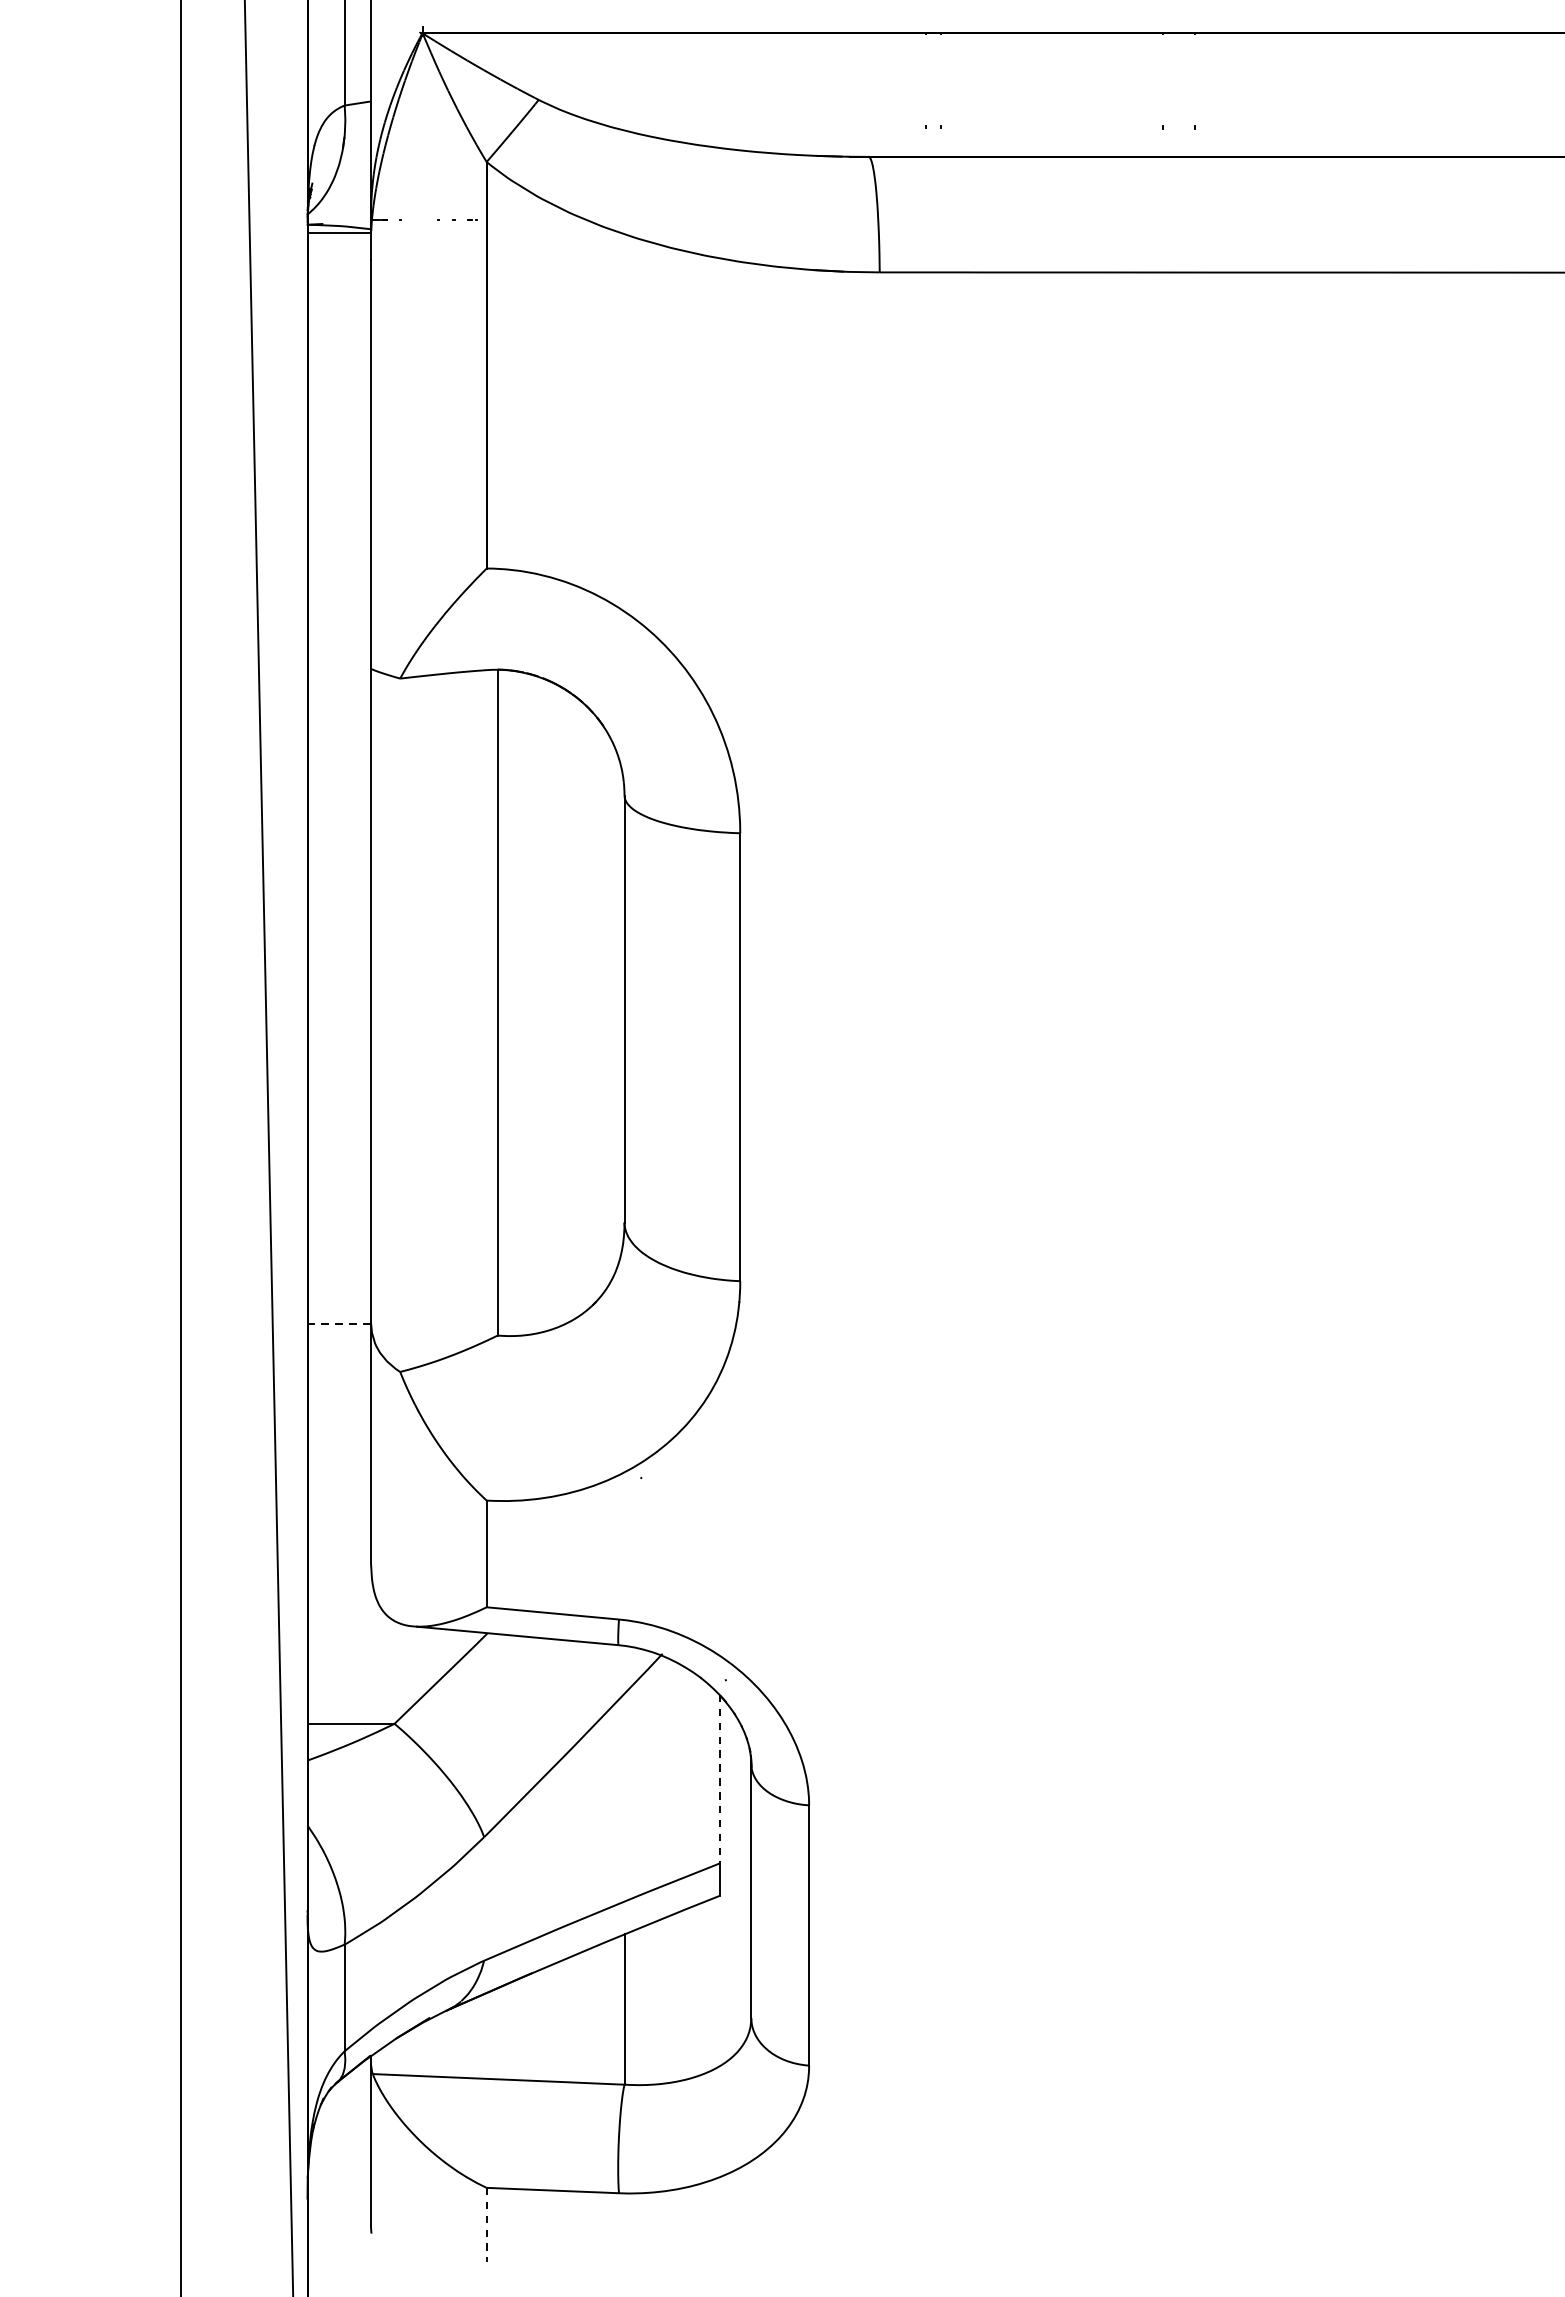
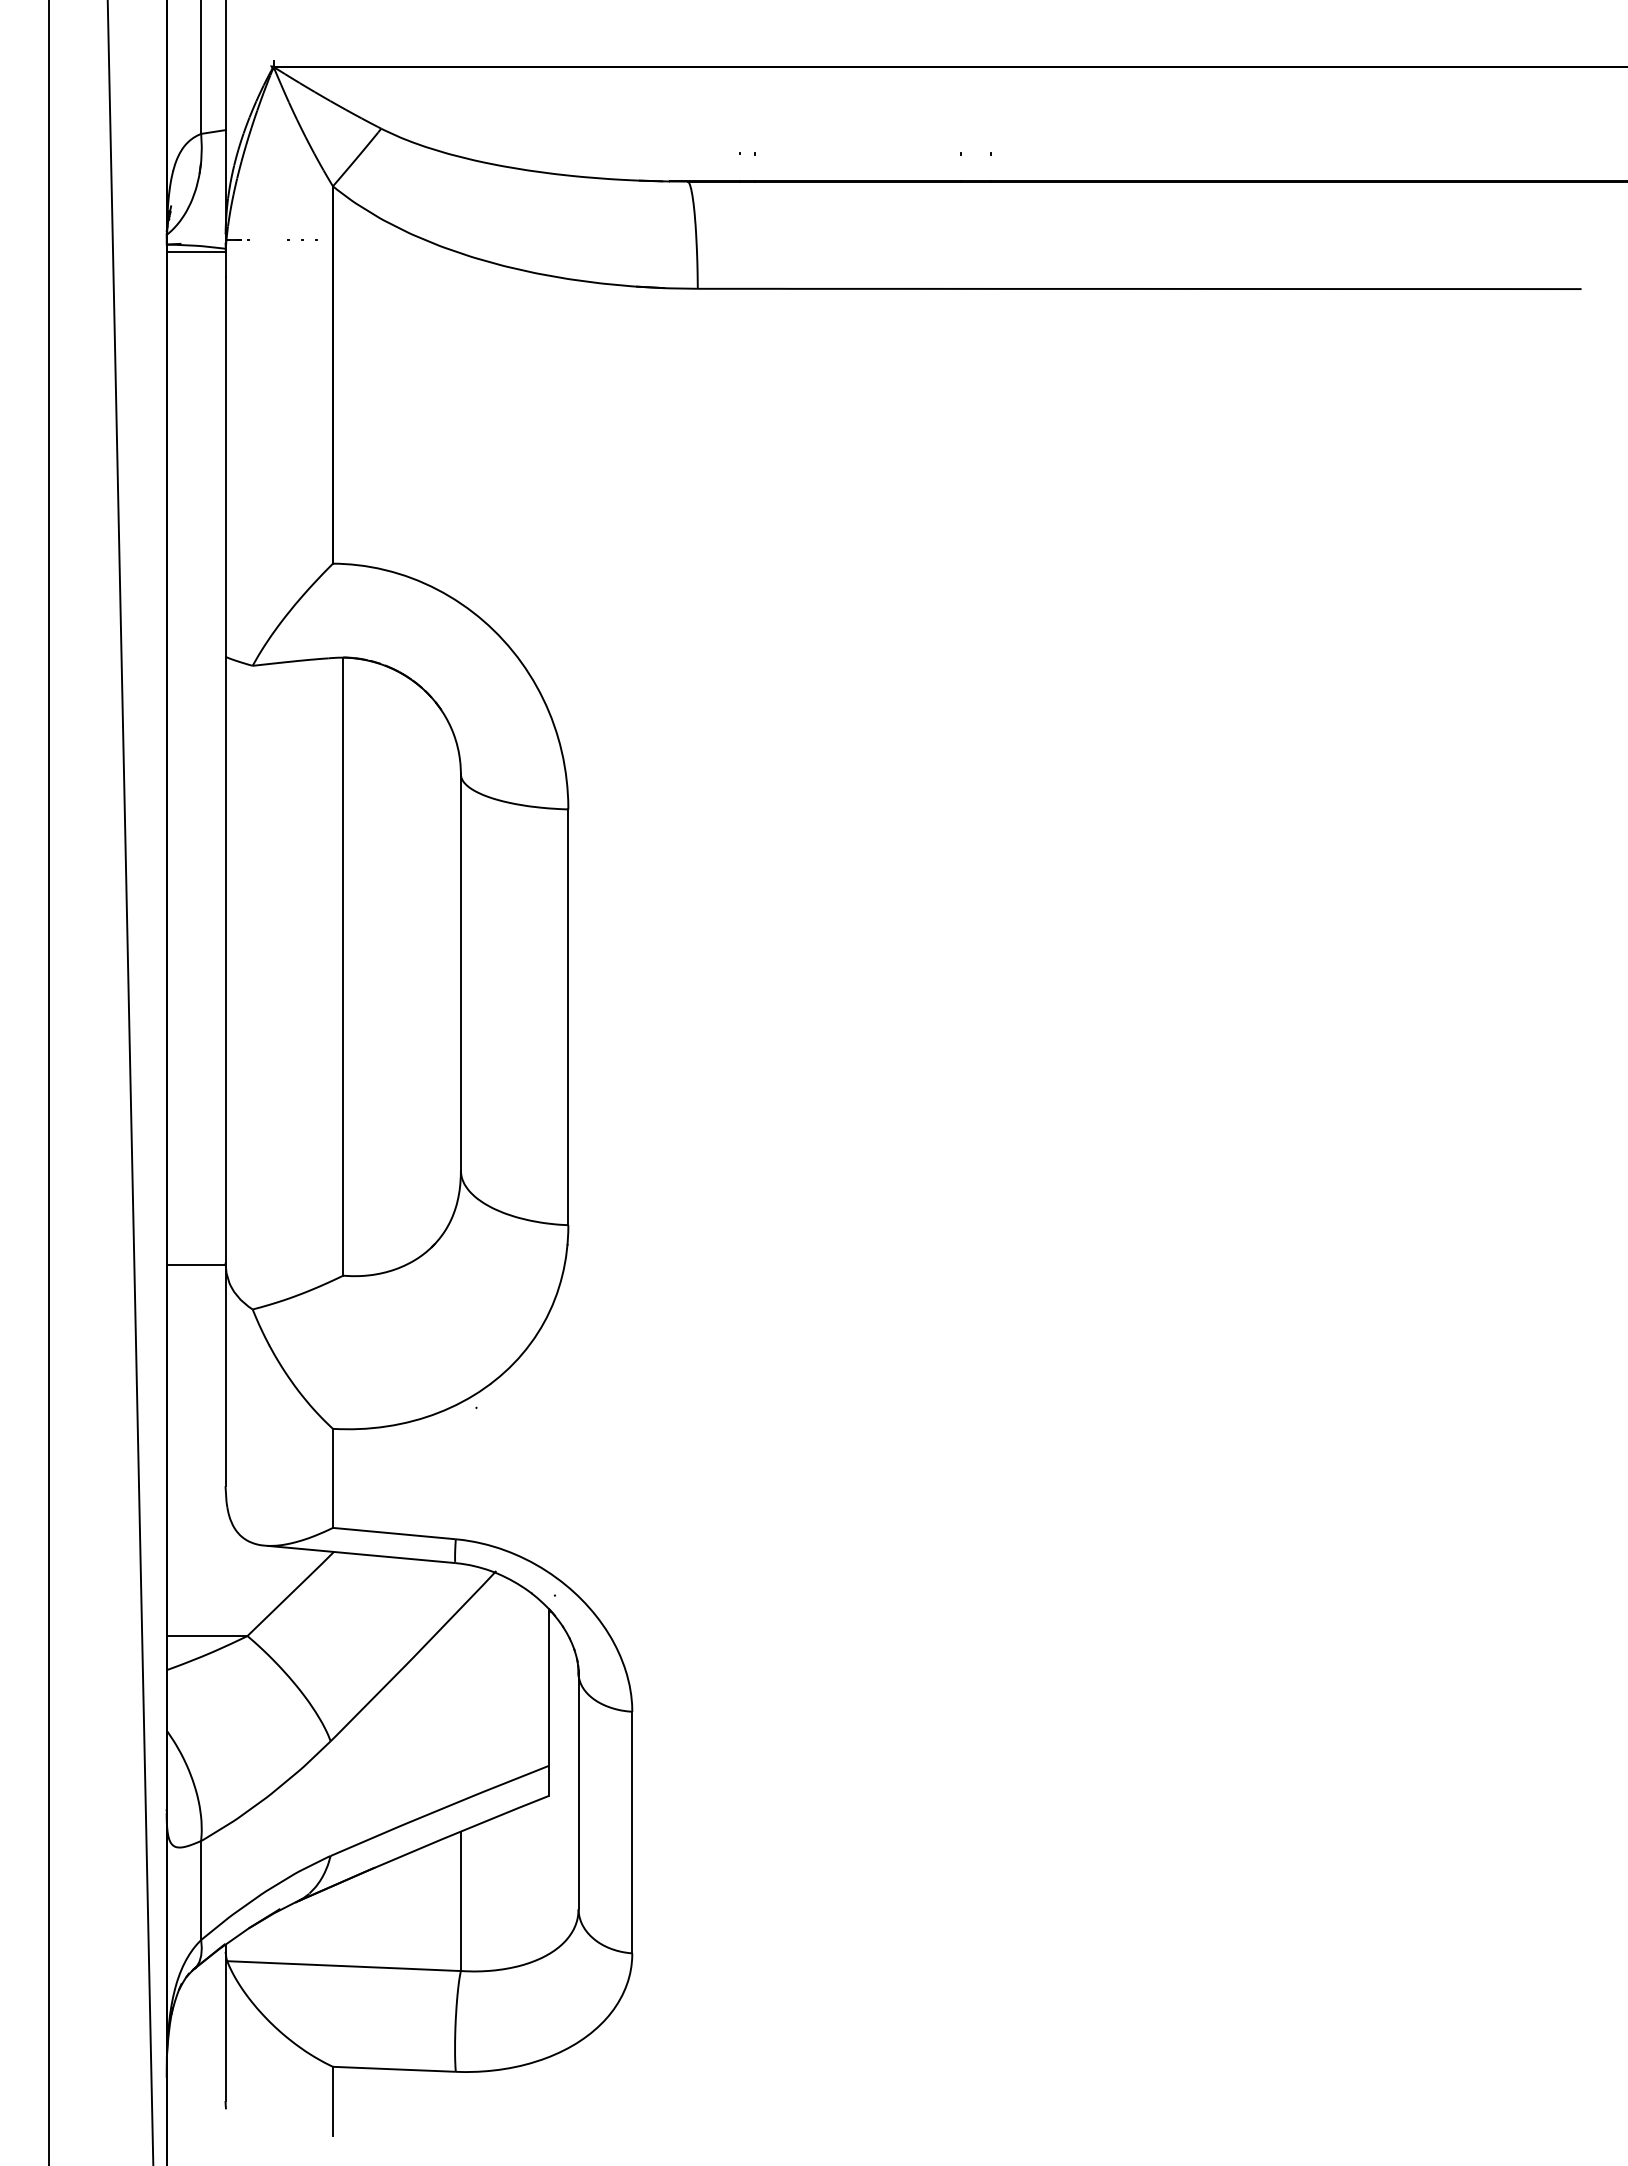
line: (339, 1324) -> (196, 1265), dashed -> solid
line: (719, 1780) -> (549, 1688), dashed -> solid
line: (486, 2225) -> (332, 2101), dashed -> solid

